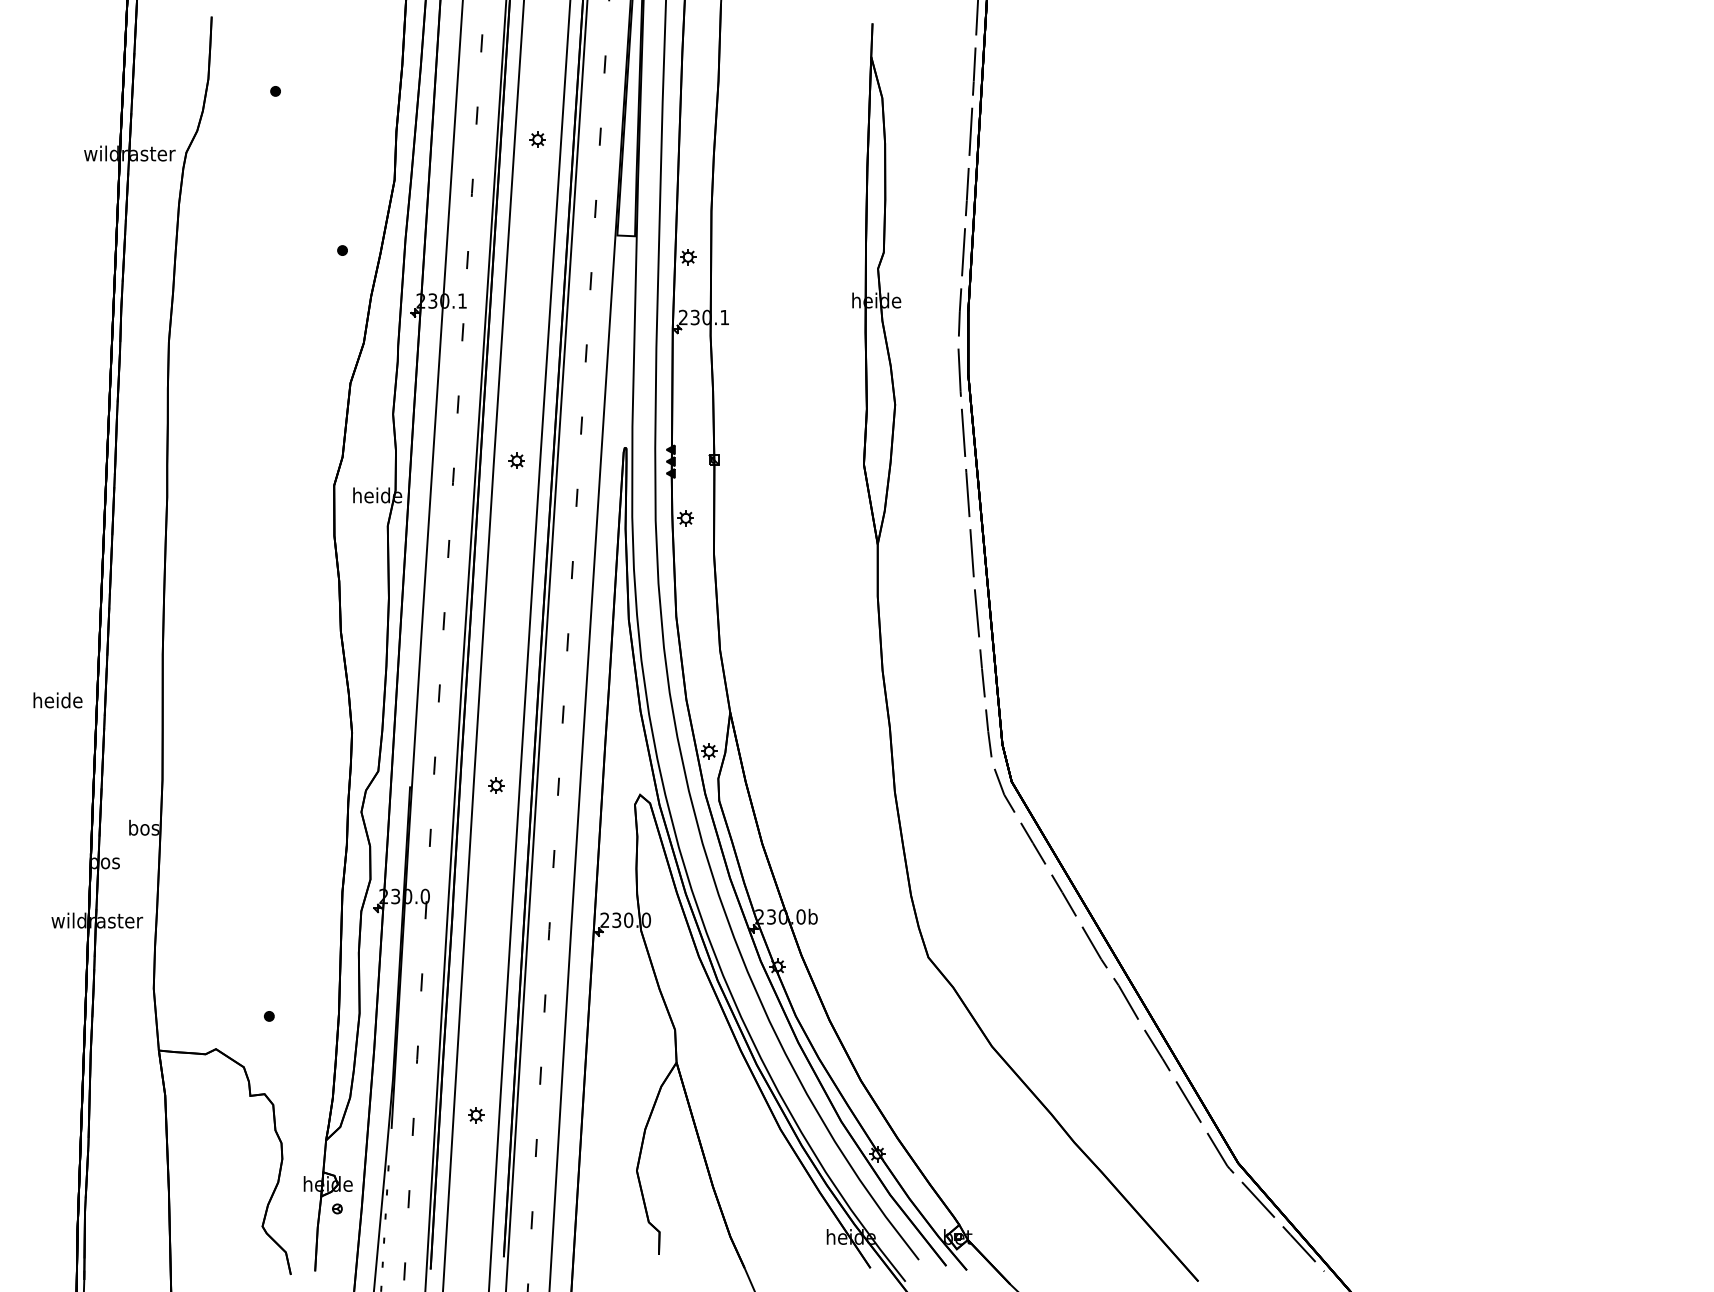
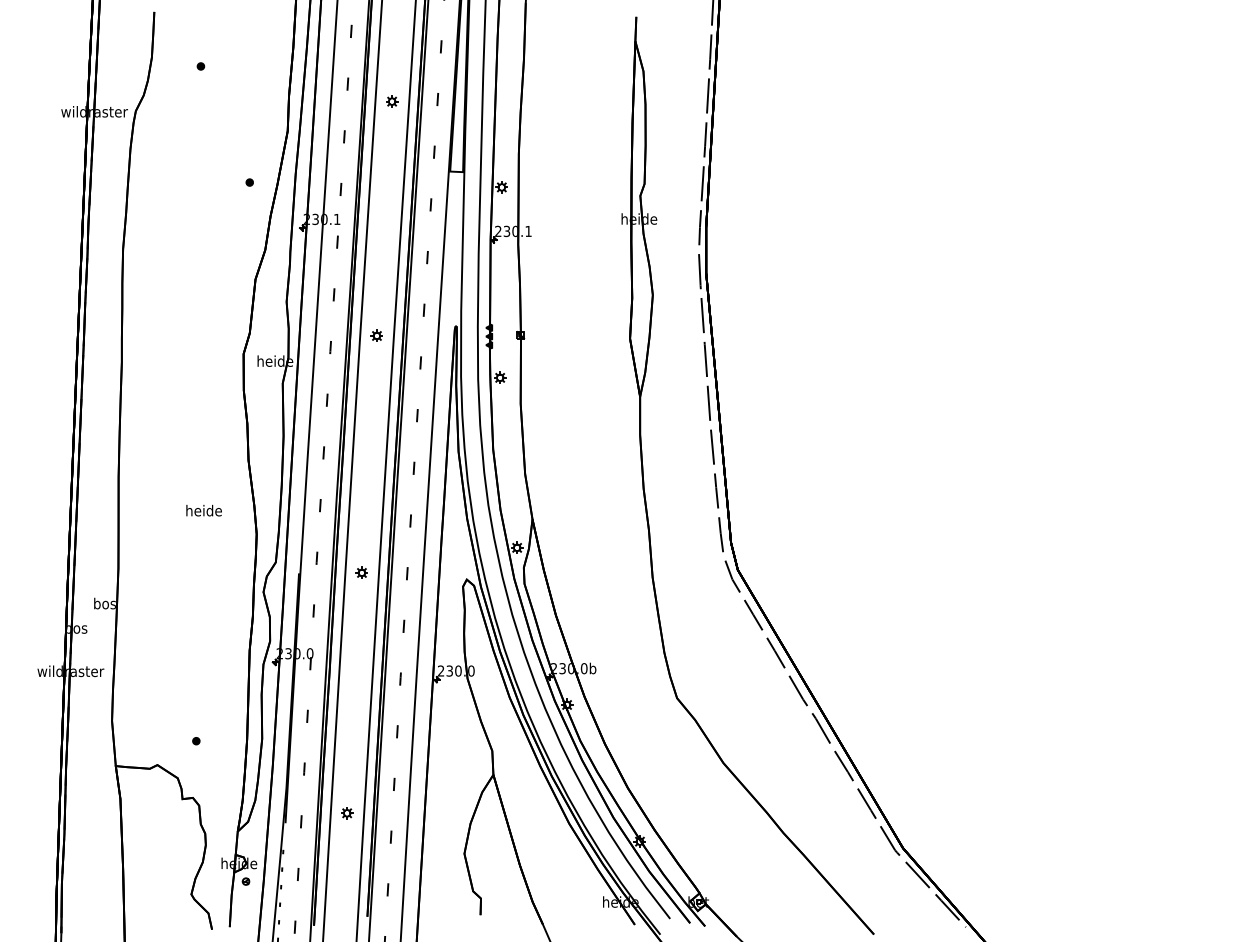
text: (57, 700) -> (203, 510), moved

